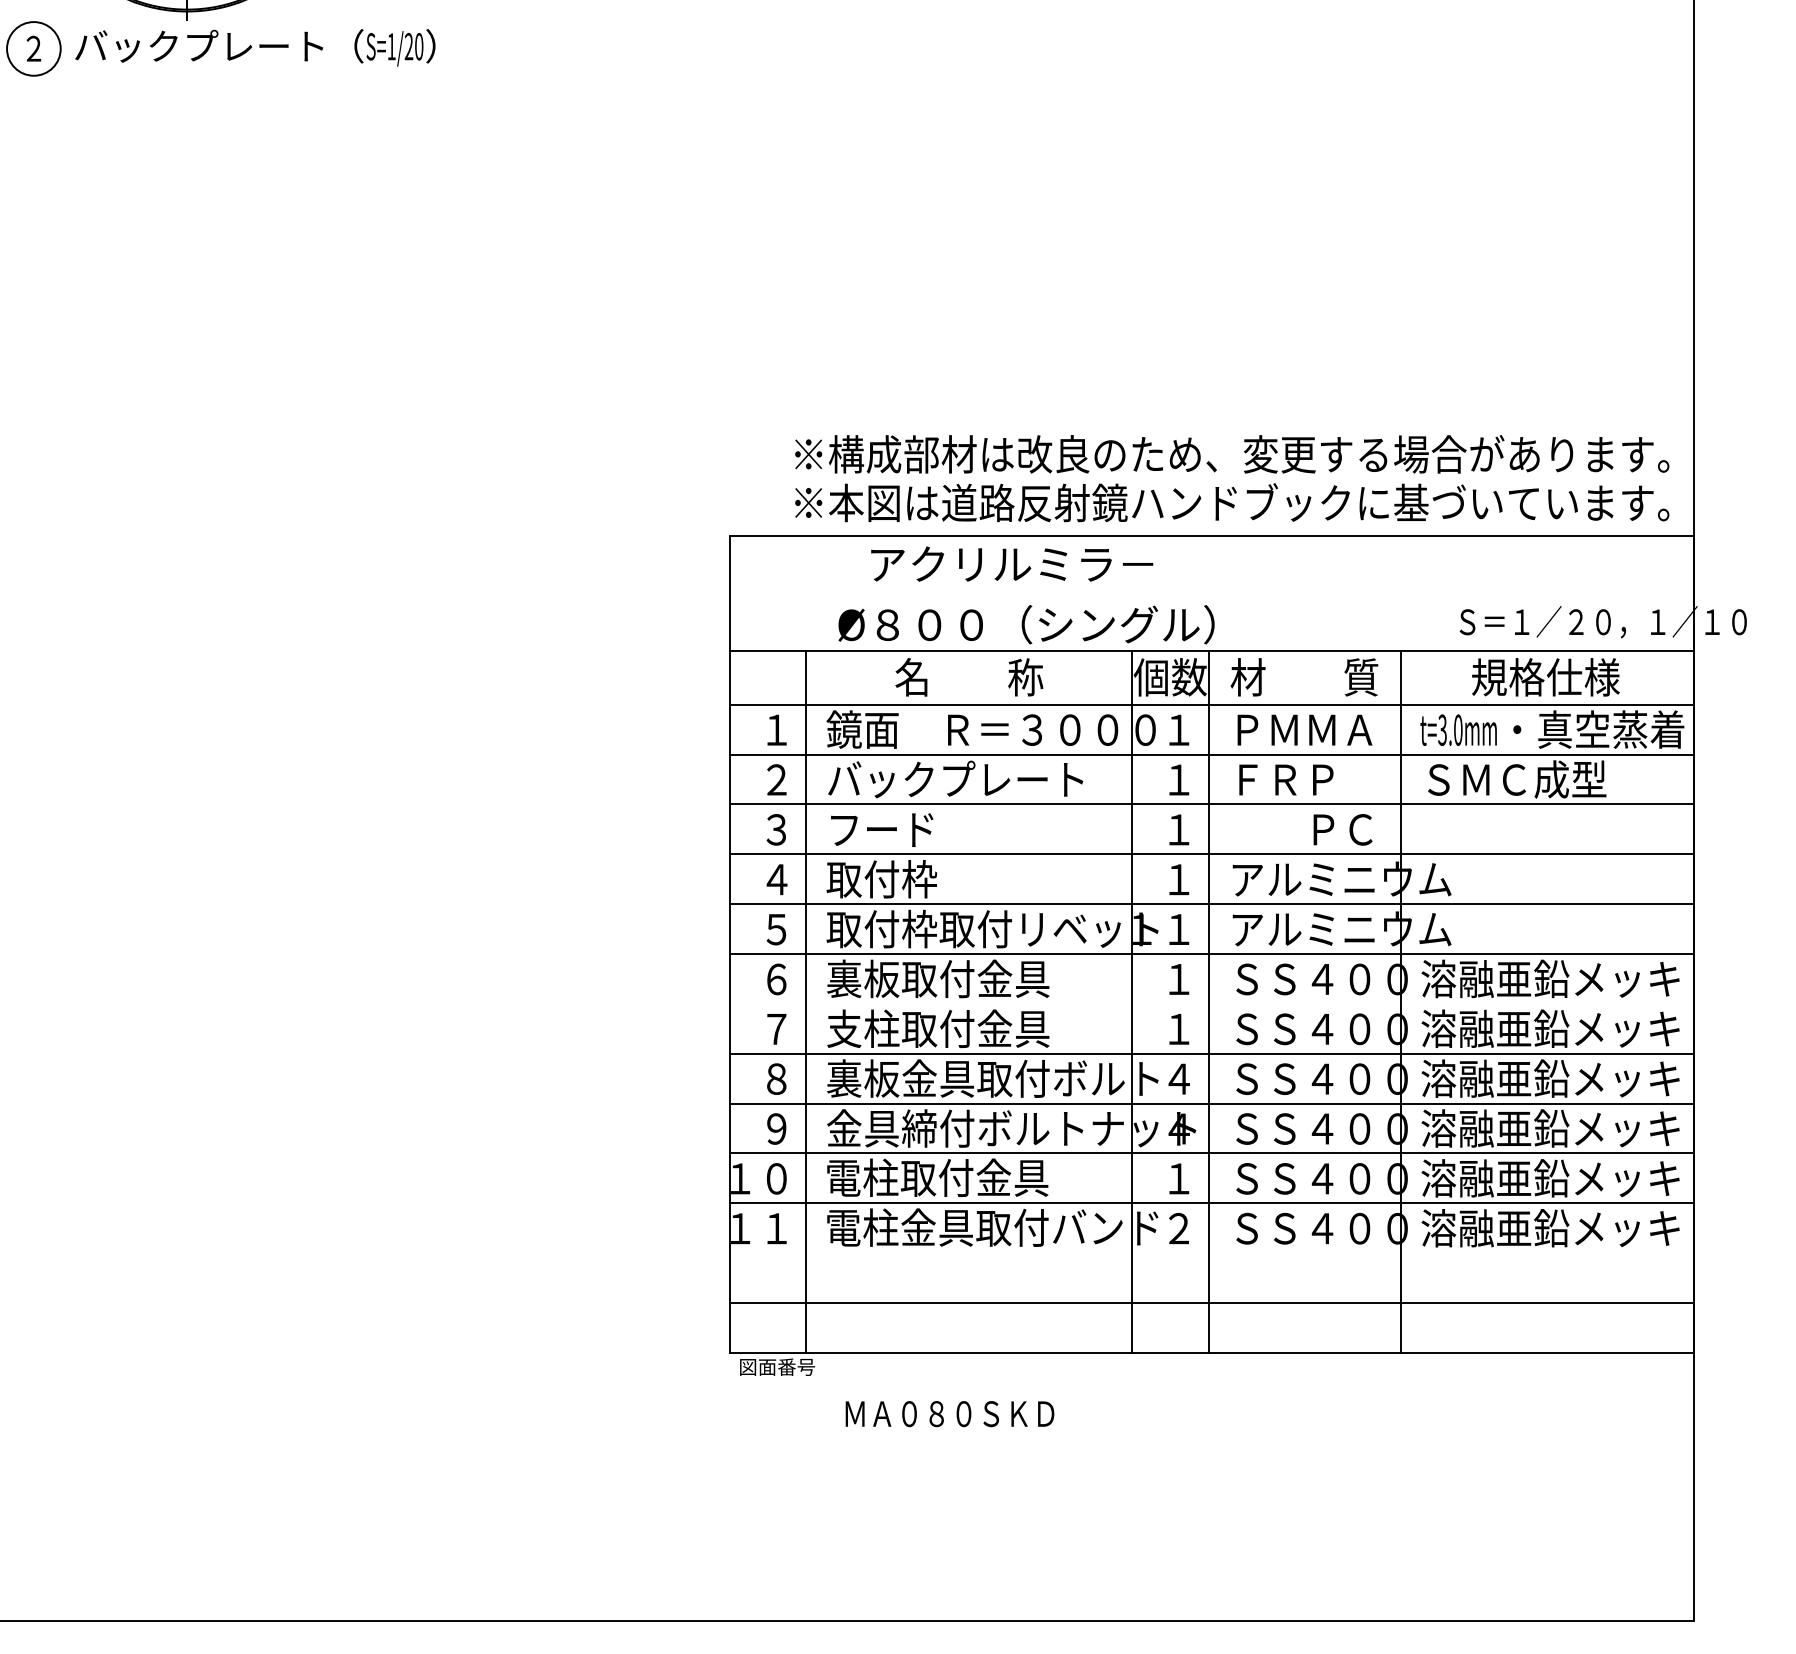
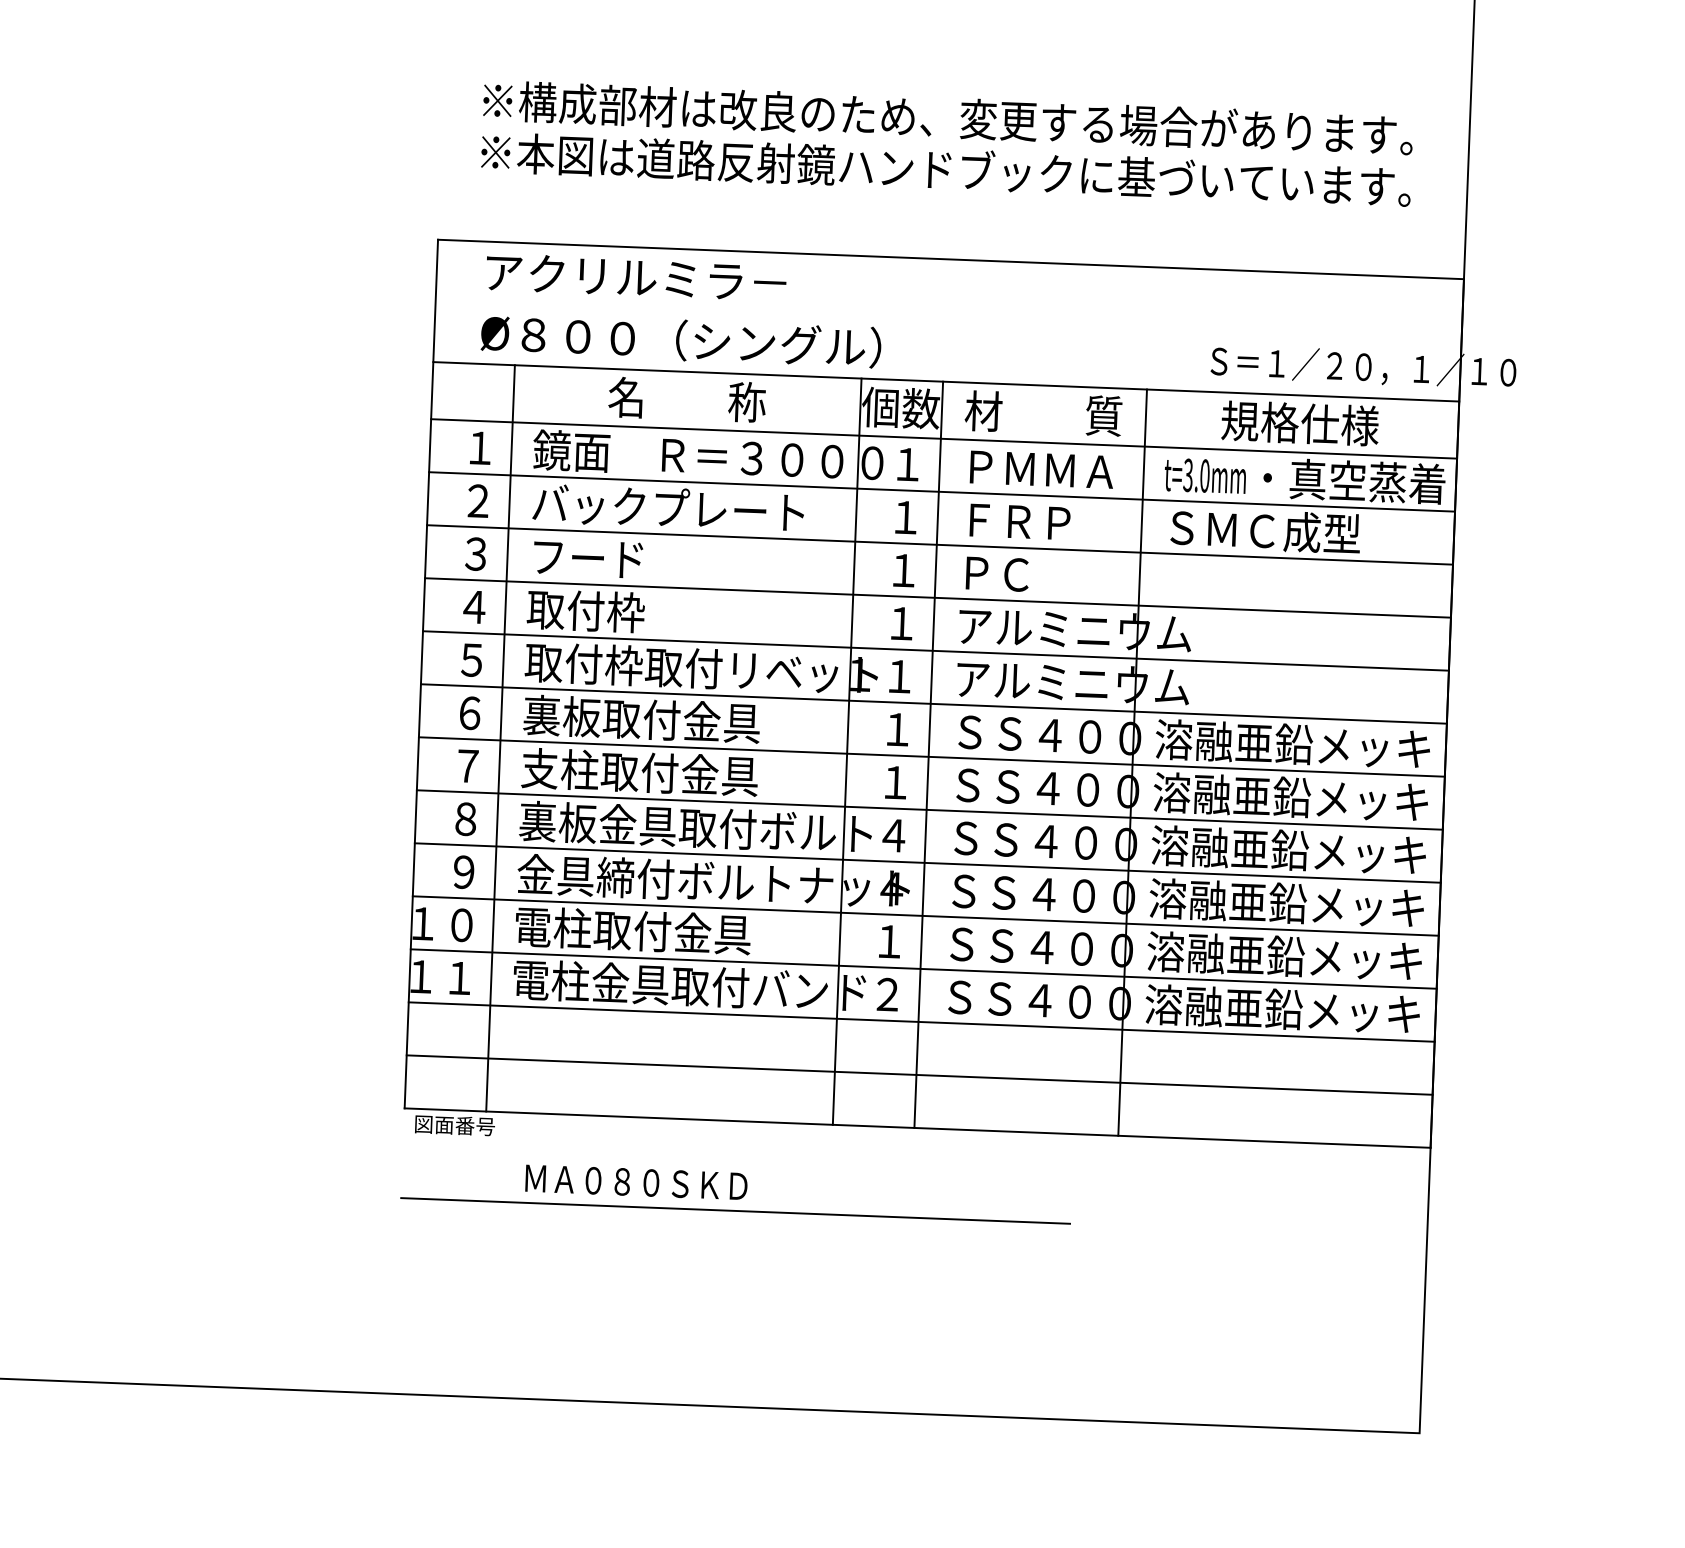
text: (1232, 478) -> (947, 143), moved
text: (1012, 563) -> (636, 276), moved
text: (1026, 624) -> (681, 340), moved
text: (1342, 829) -> (996, 573), moved
line: (1211, 1003) -> (931, 756), added
line: (1211, 1253) -> (921, 1022), added
line: (1043, 1437) -> (735, 1211), added

